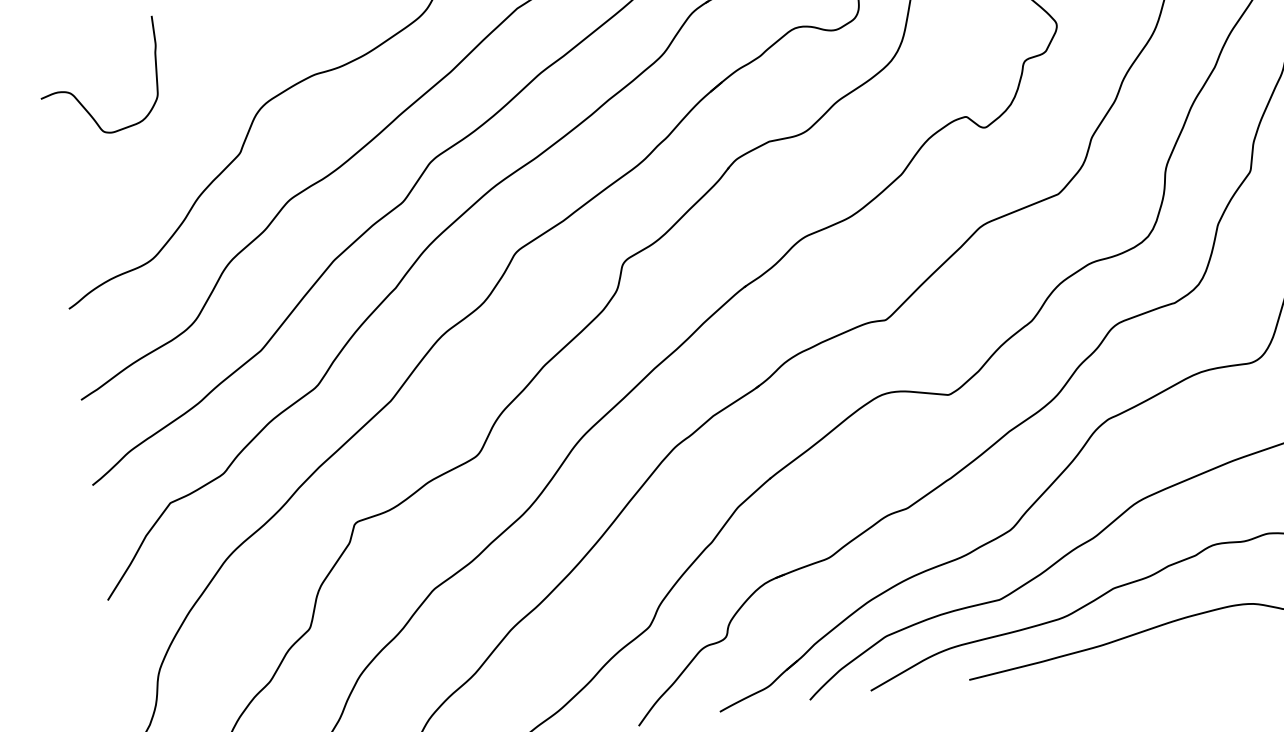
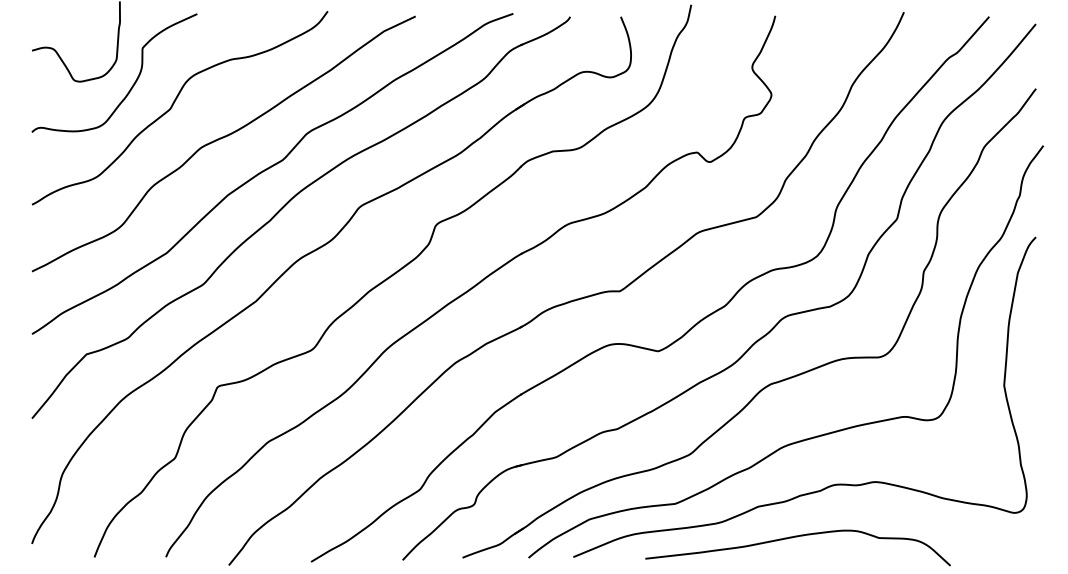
curve: (186, 122) -> (134, 81), added

